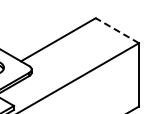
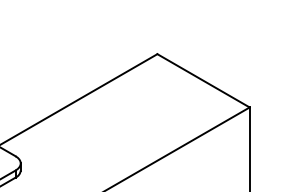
line: (117, 30) -> (203, 80), dashed -> solid

